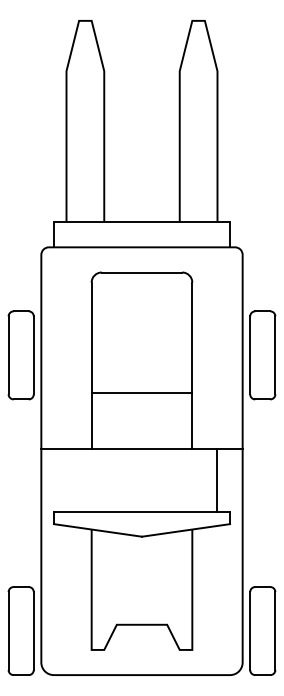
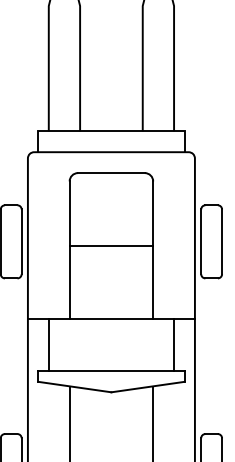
line: (141, 392) -> (111, 246), moved
line: (66, 479) -> (48, 344), added

